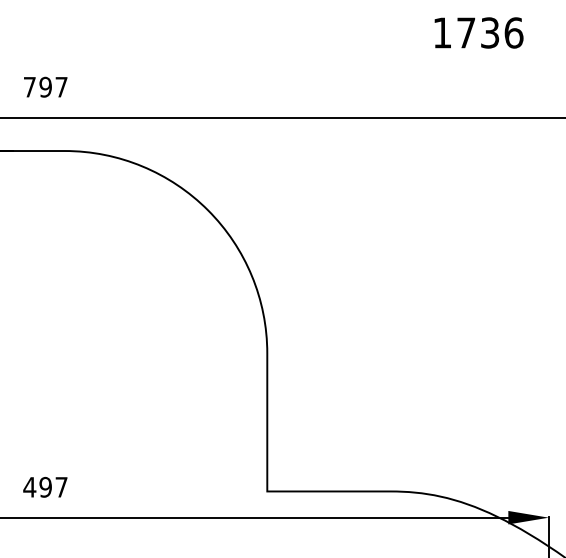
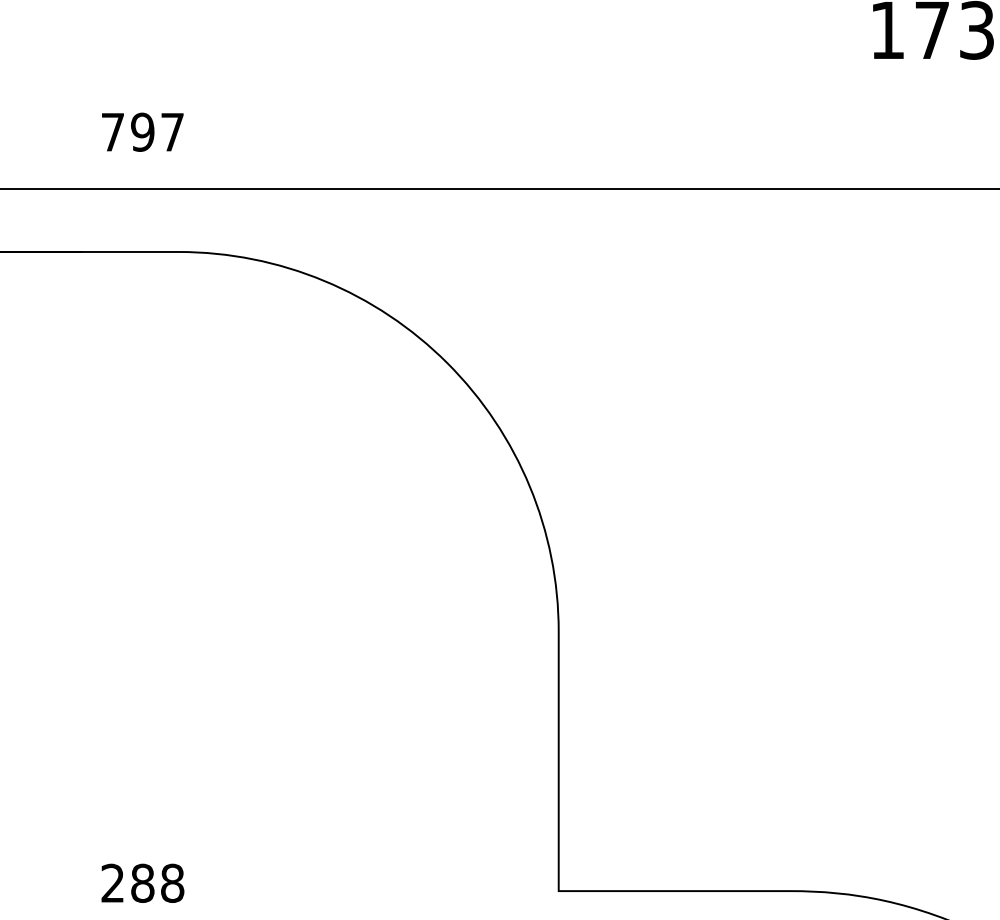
text: (45, 486) -> (142, 881), 497 -> 288

